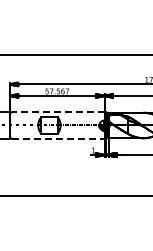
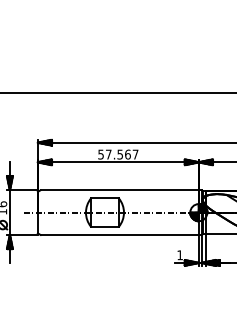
line: (57, 112) -> (118, 190), dashed -> solid
line: (58, 138) -> (120, 234), dashed -> solid

